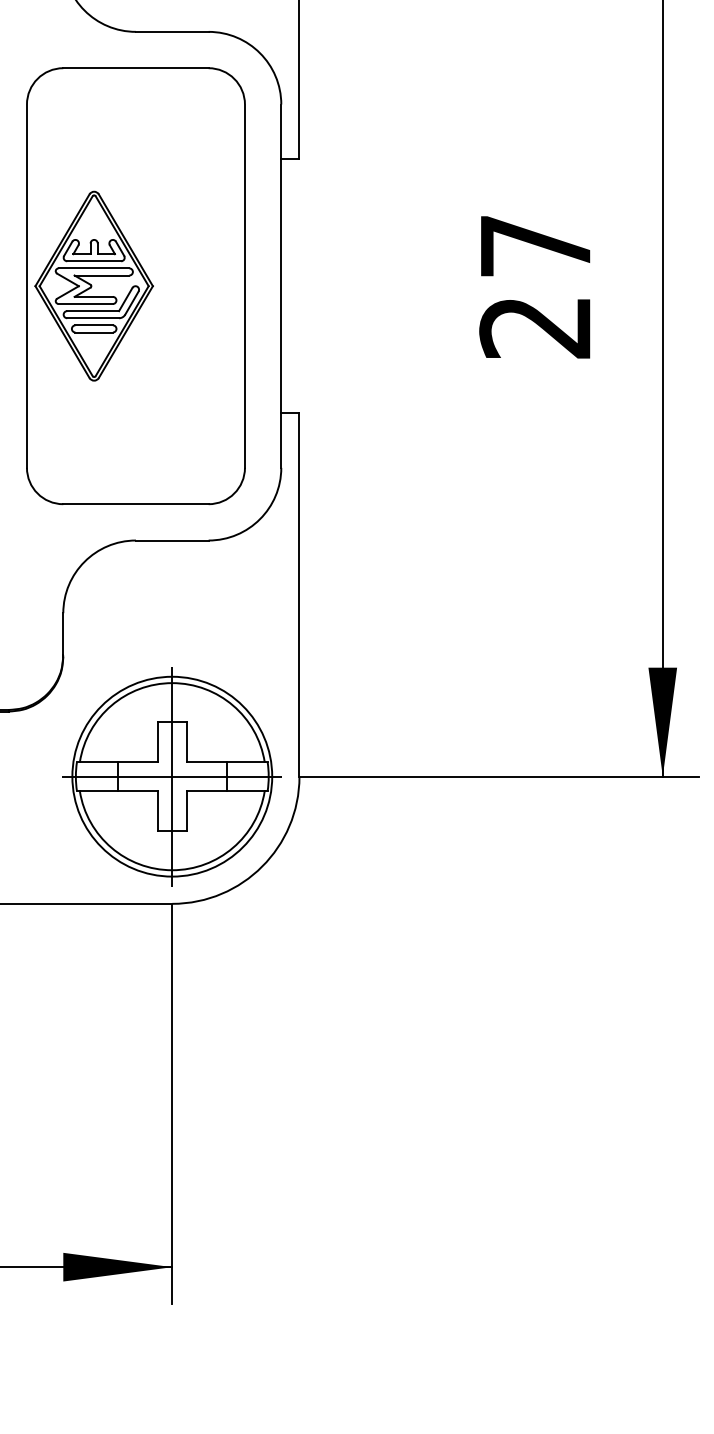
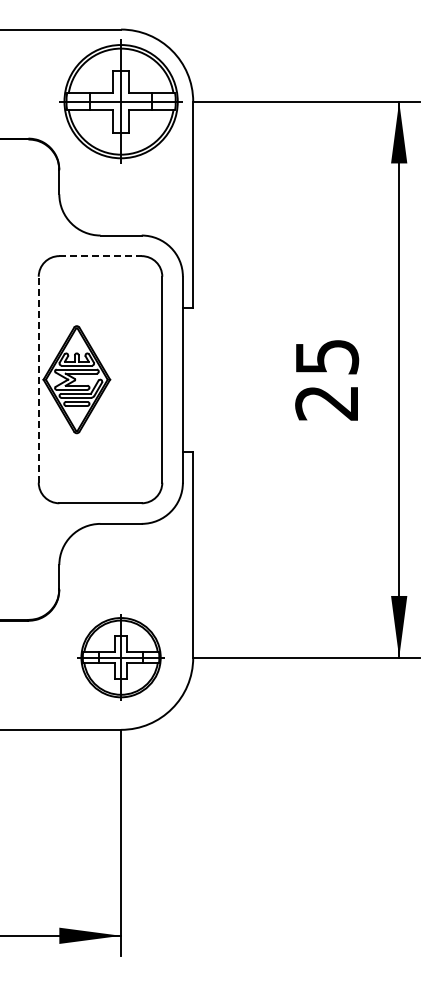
line: (137, 68) -> (101, 256), solid -> dashed
text: (536, 247) -> (327, 357), 27 -> 25
line: (26, 285) -> (38, 379), solid -> dashed
part: (171, 776) -> (120, 657), size x0.7

